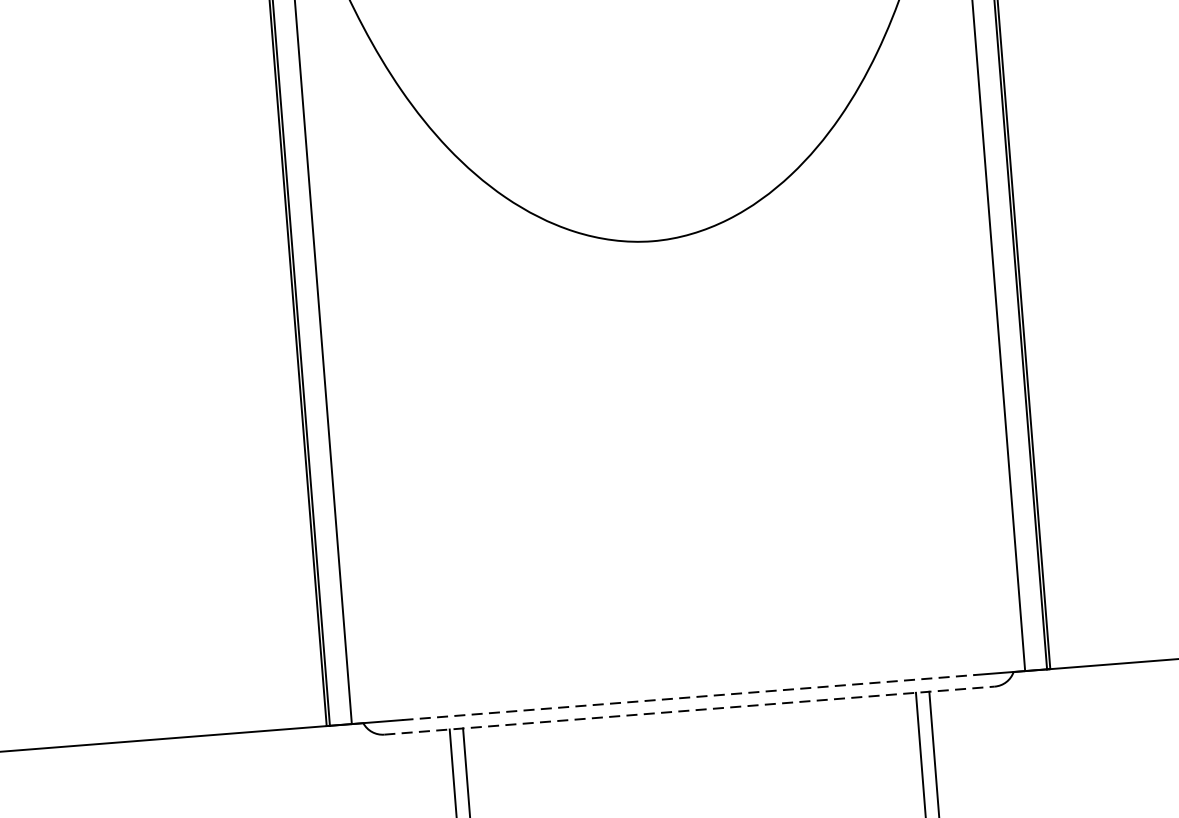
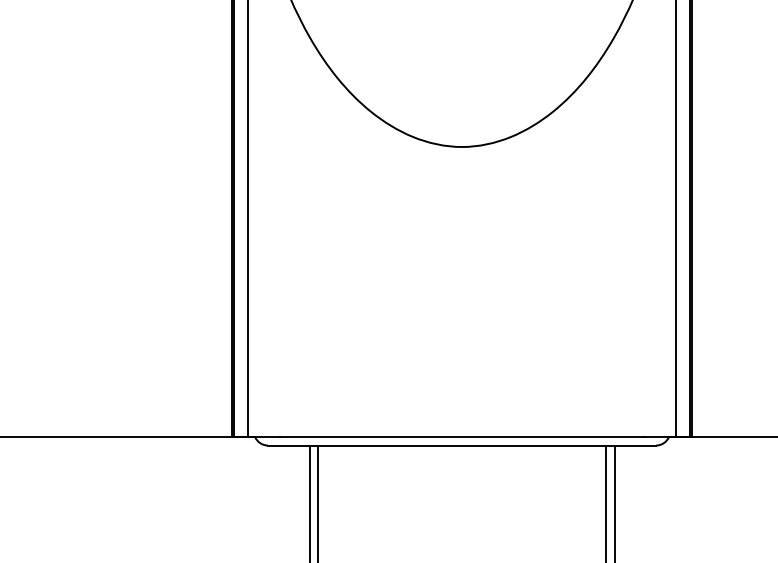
line: (689, 697) -> (462, 437), dashed -> solid
line: (690, 710) -> (462, 445), dashed -> solid

